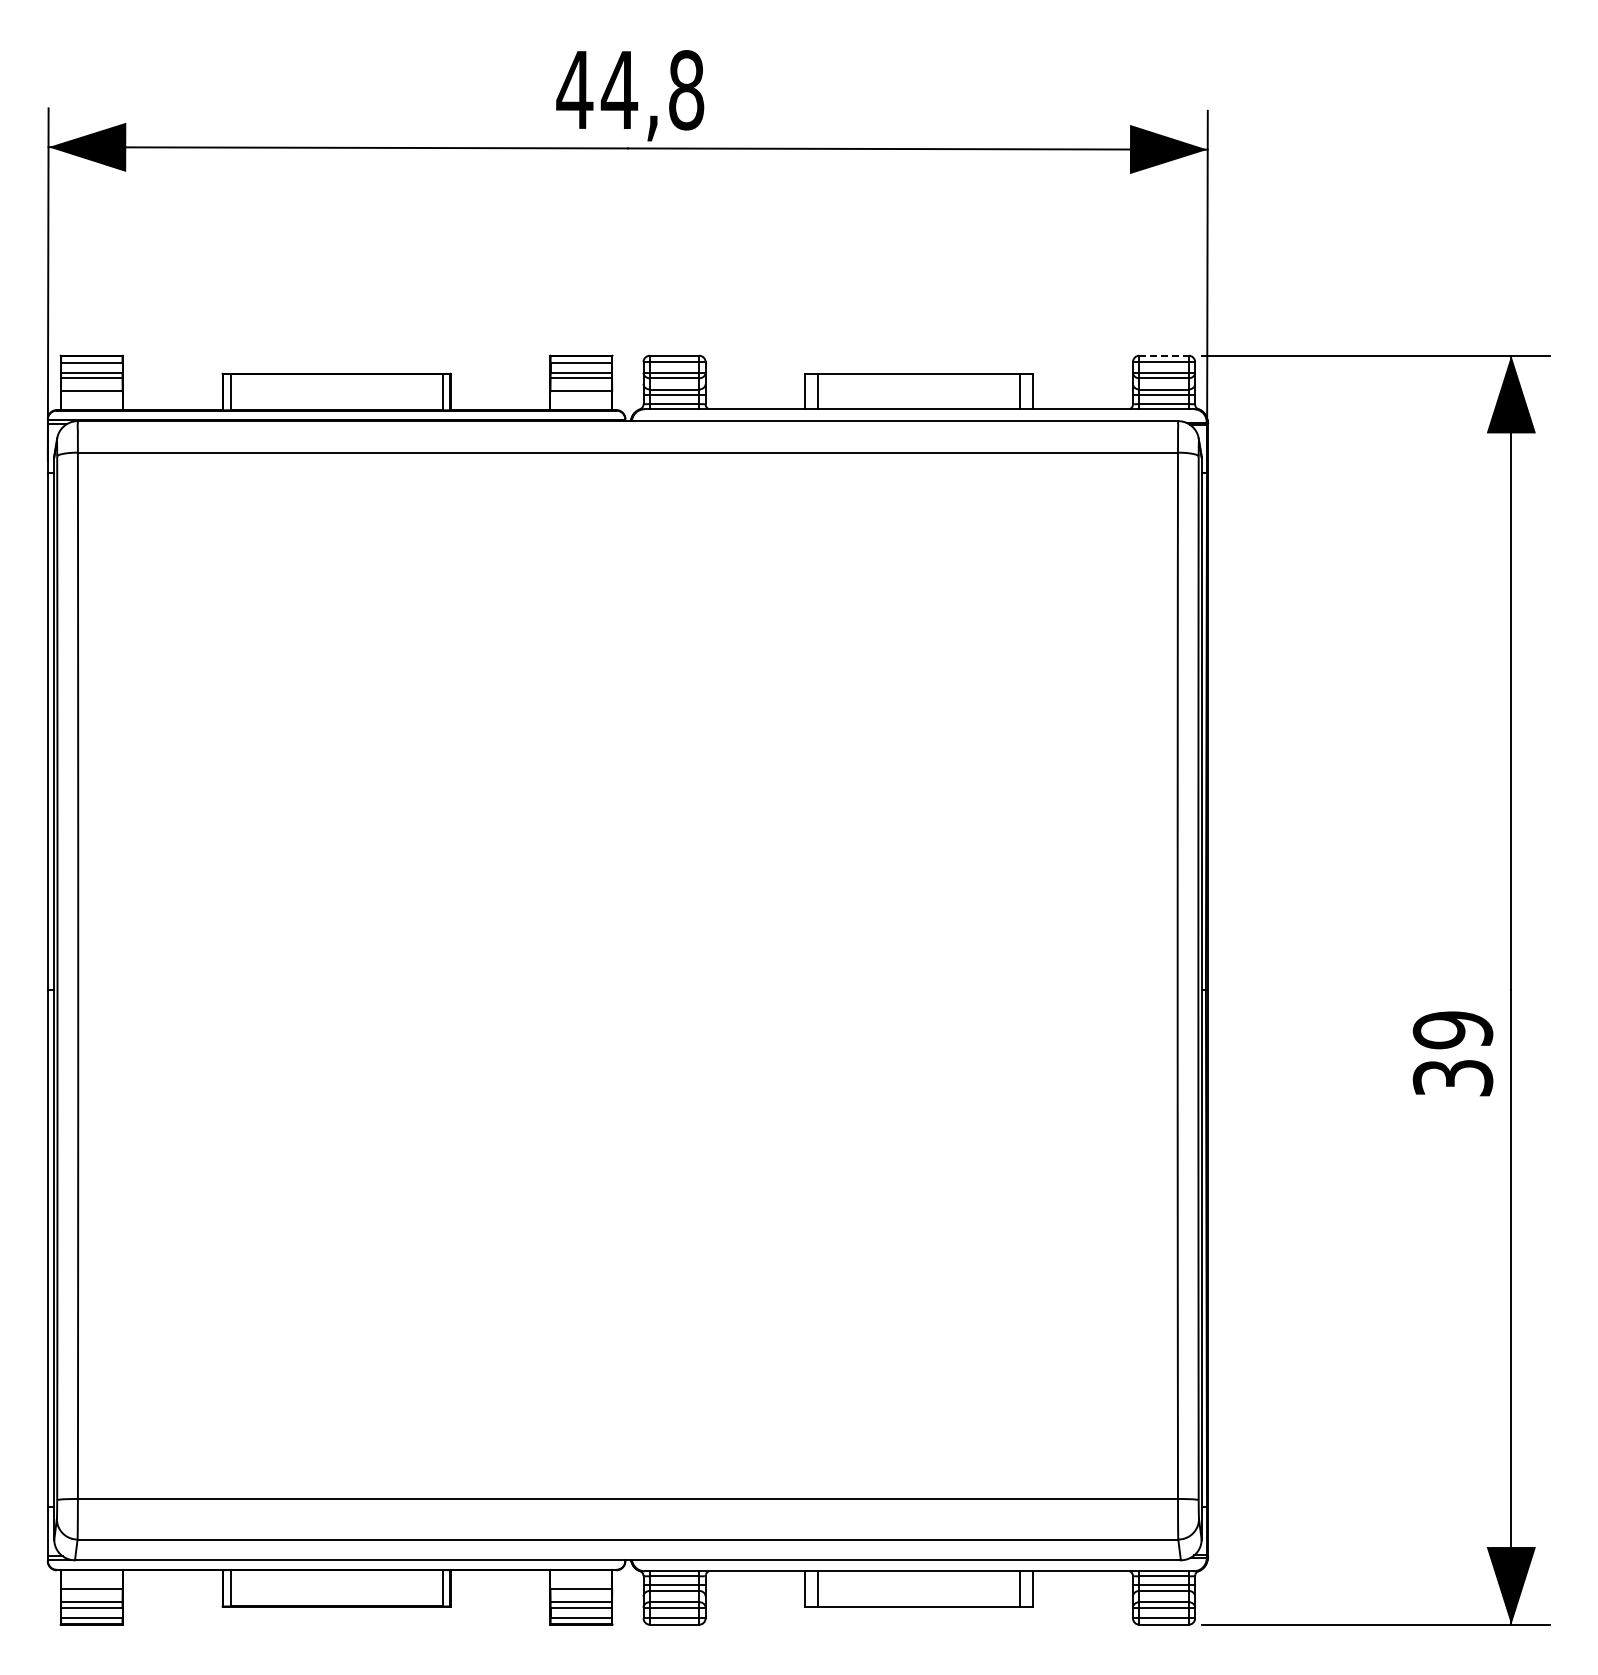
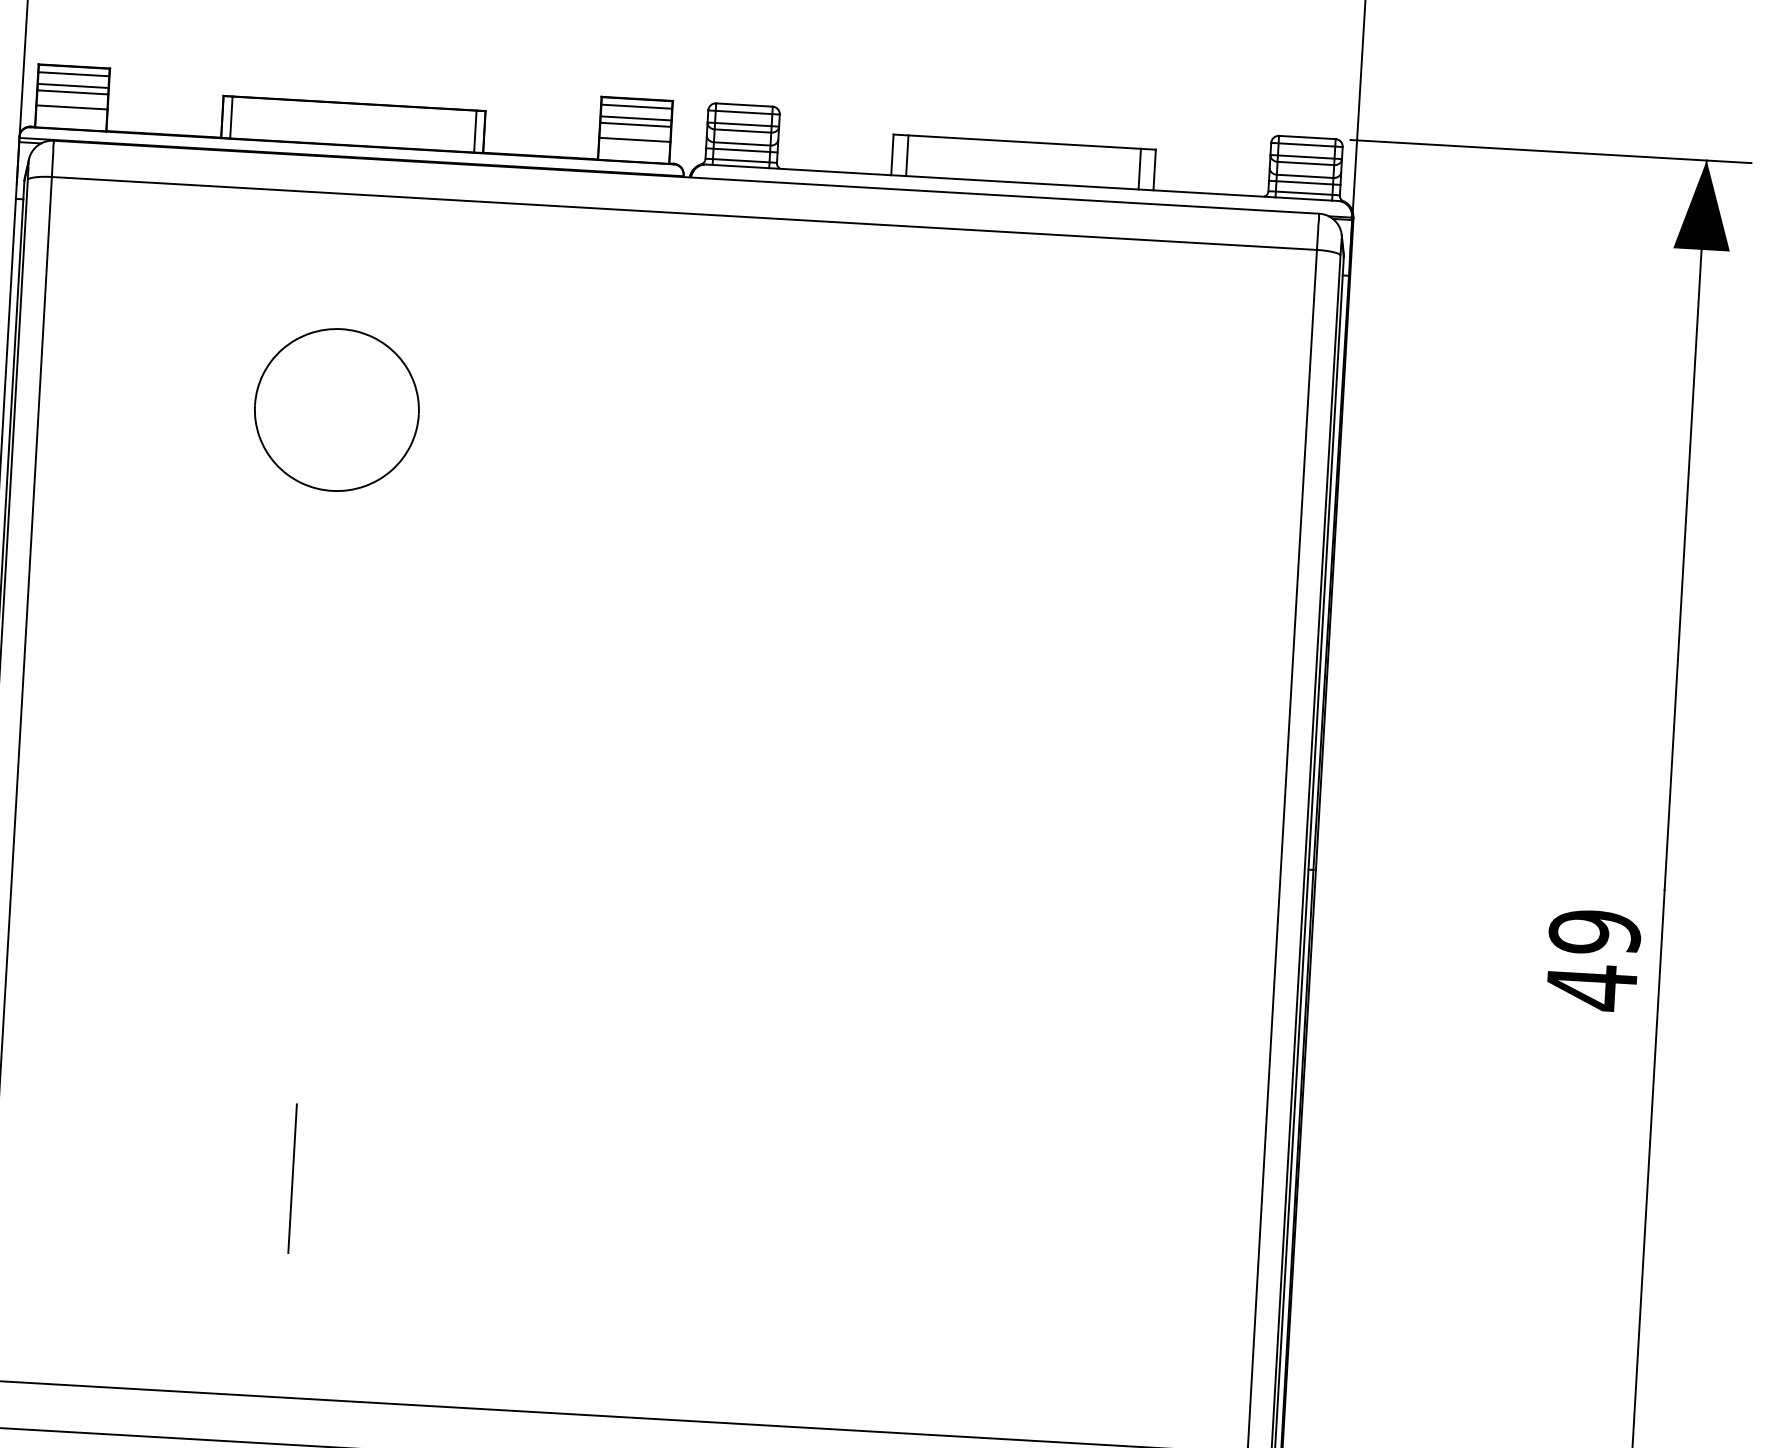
line: (1164, 355) -> (1307, 137), dashed -> solid
part: (336, 640) -> (336, 410), added
text: (1452, 1078) -> (1591, 987), 39 -> 49
line: (336, 1308) -> (292, 1178), added

